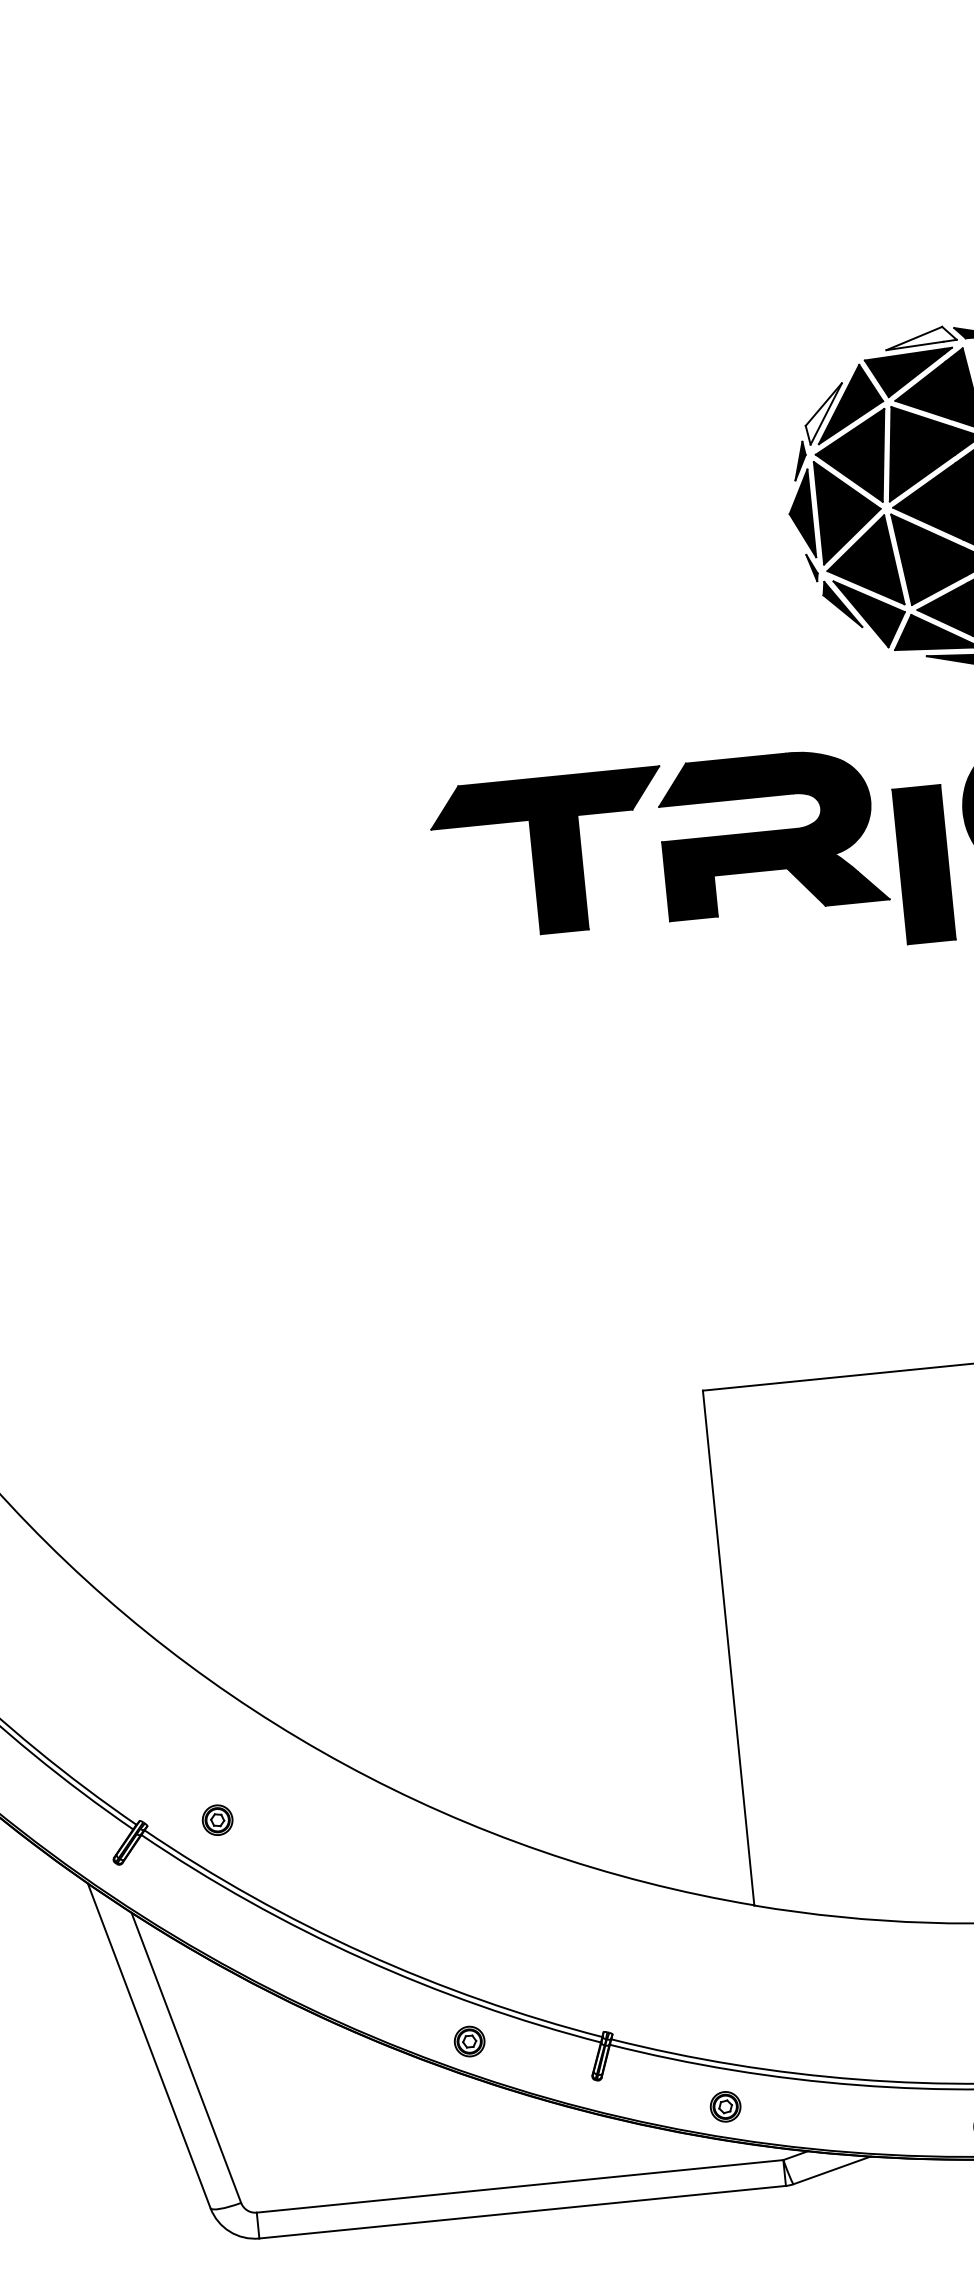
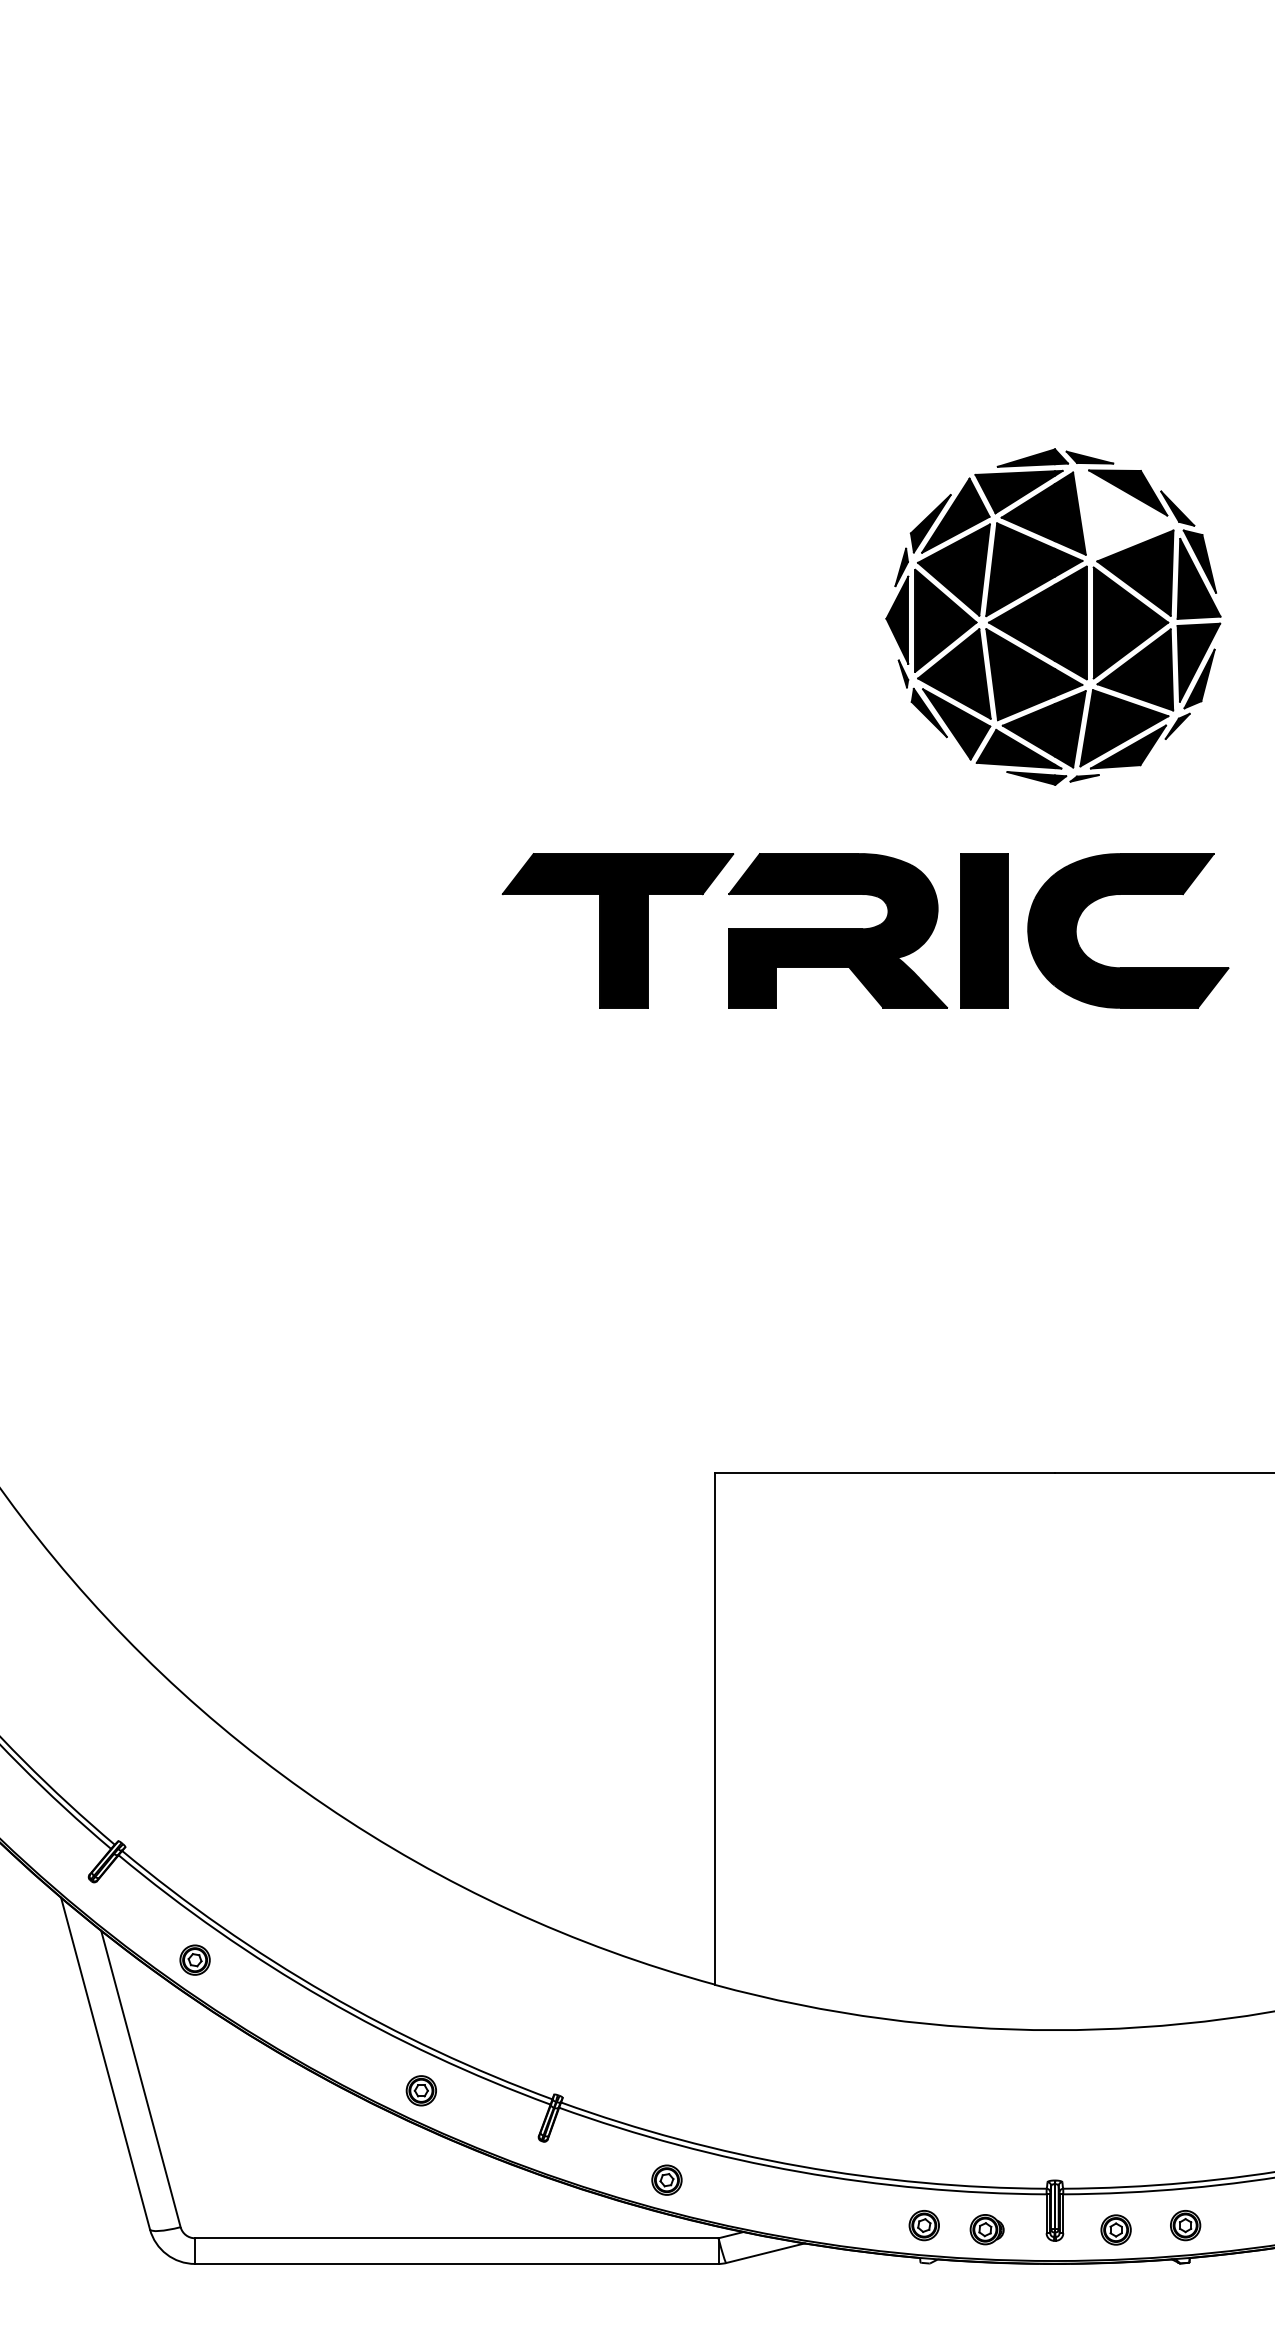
fill: (920, 337) -> (1032, 457), added
fill: (824, 413) -> (930, 523), added
part: (924, 864) -> (984, 930), moved
part: (216, 1819) -> (194, 1959), moved

